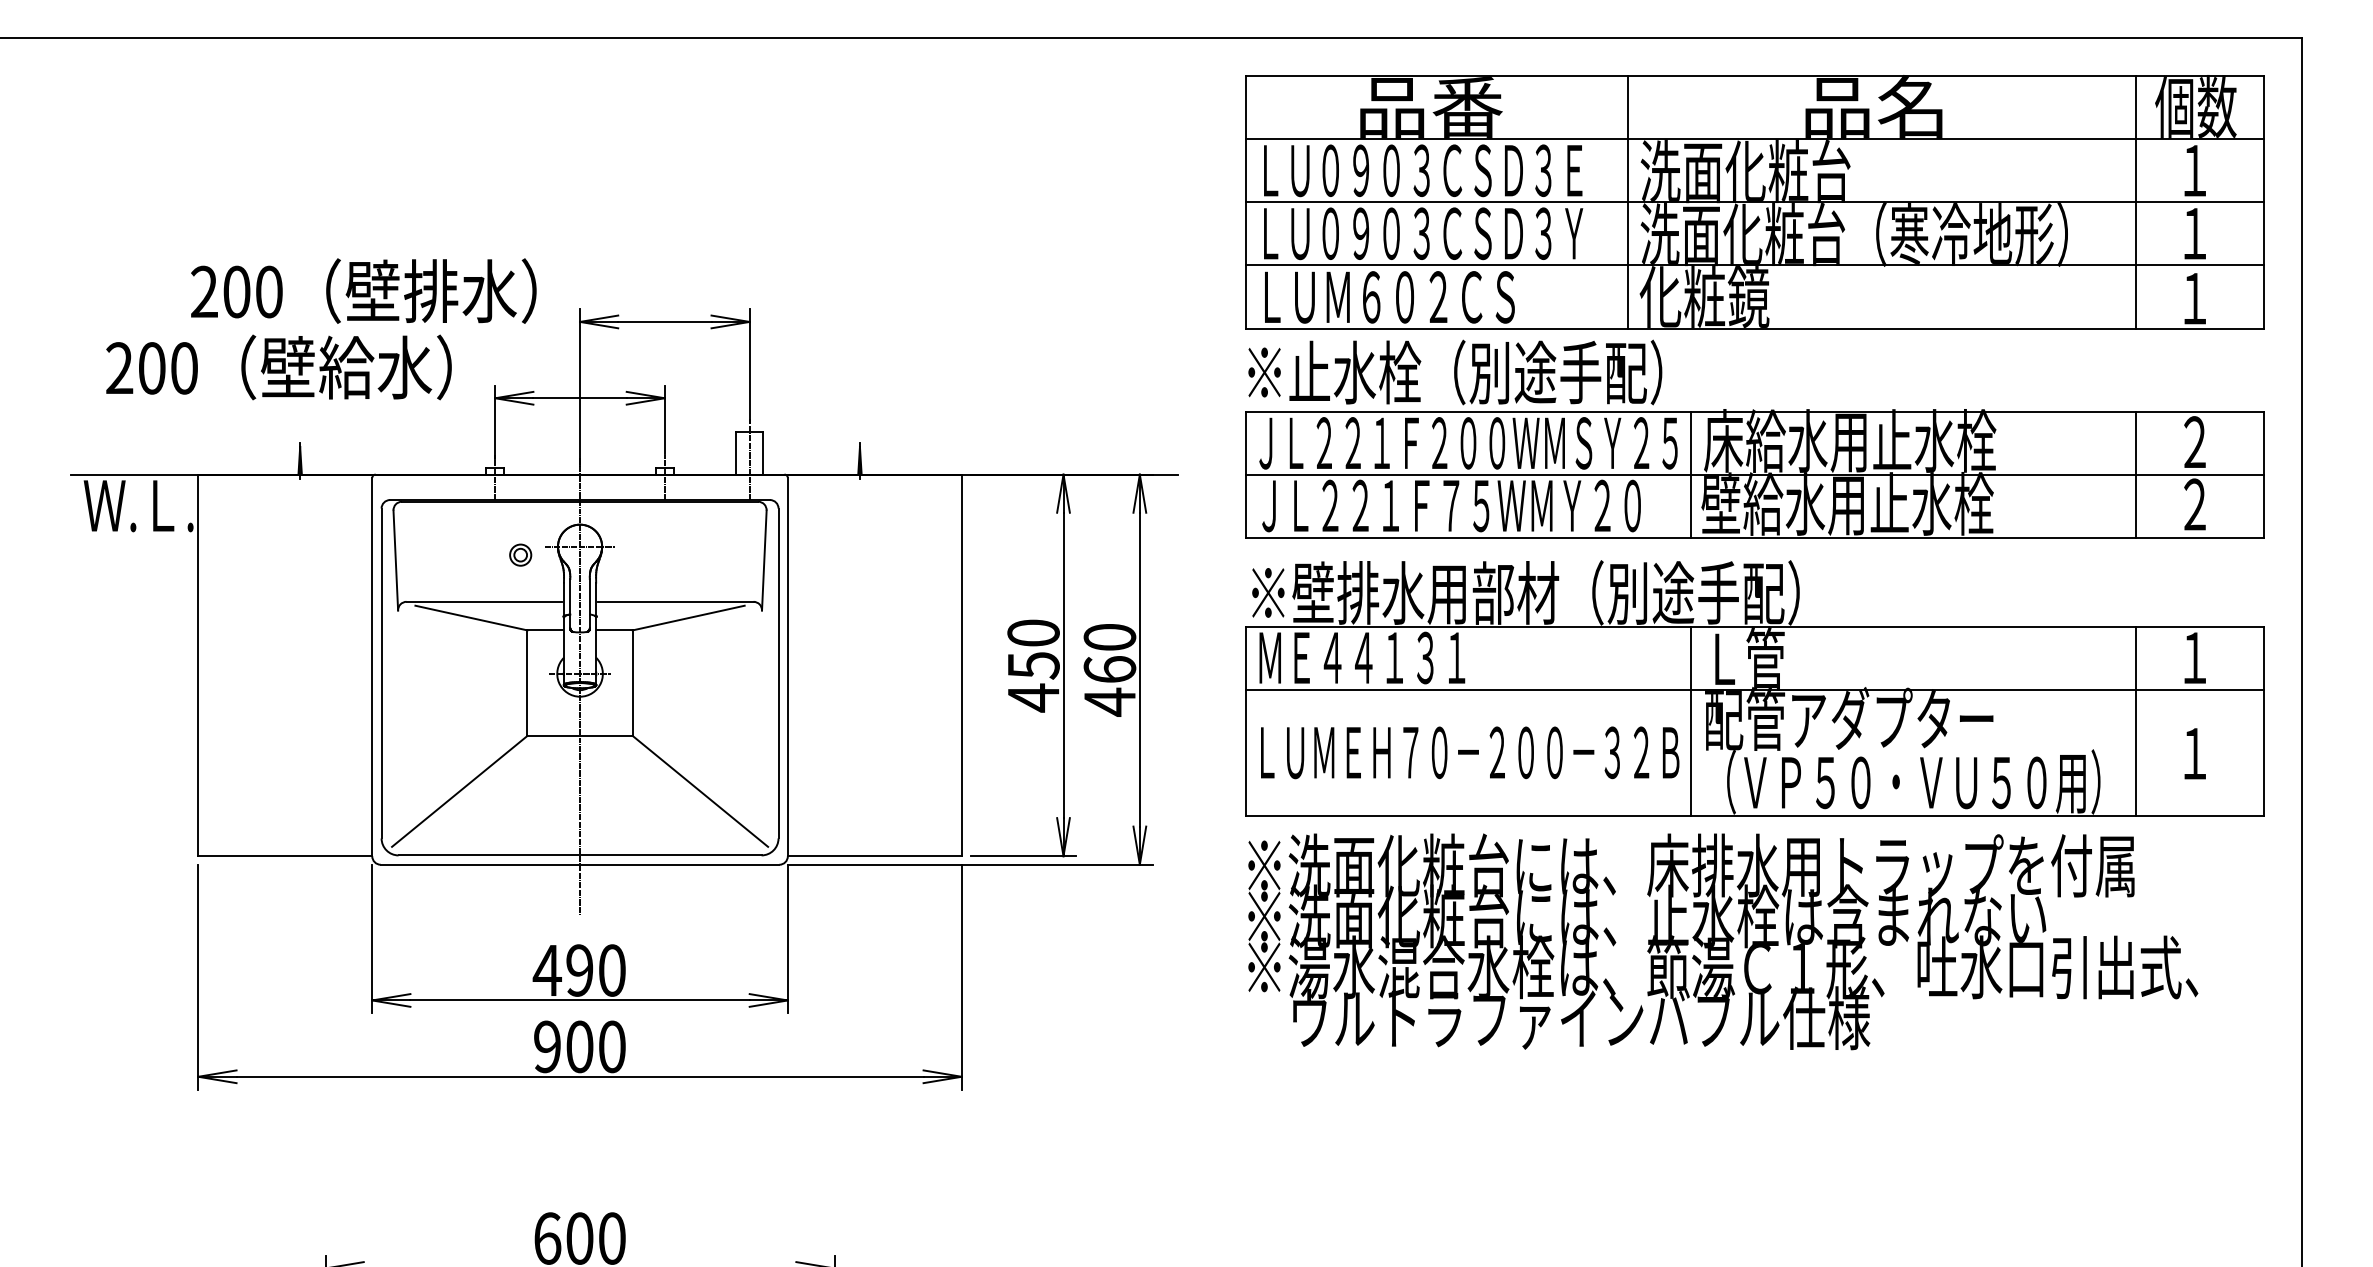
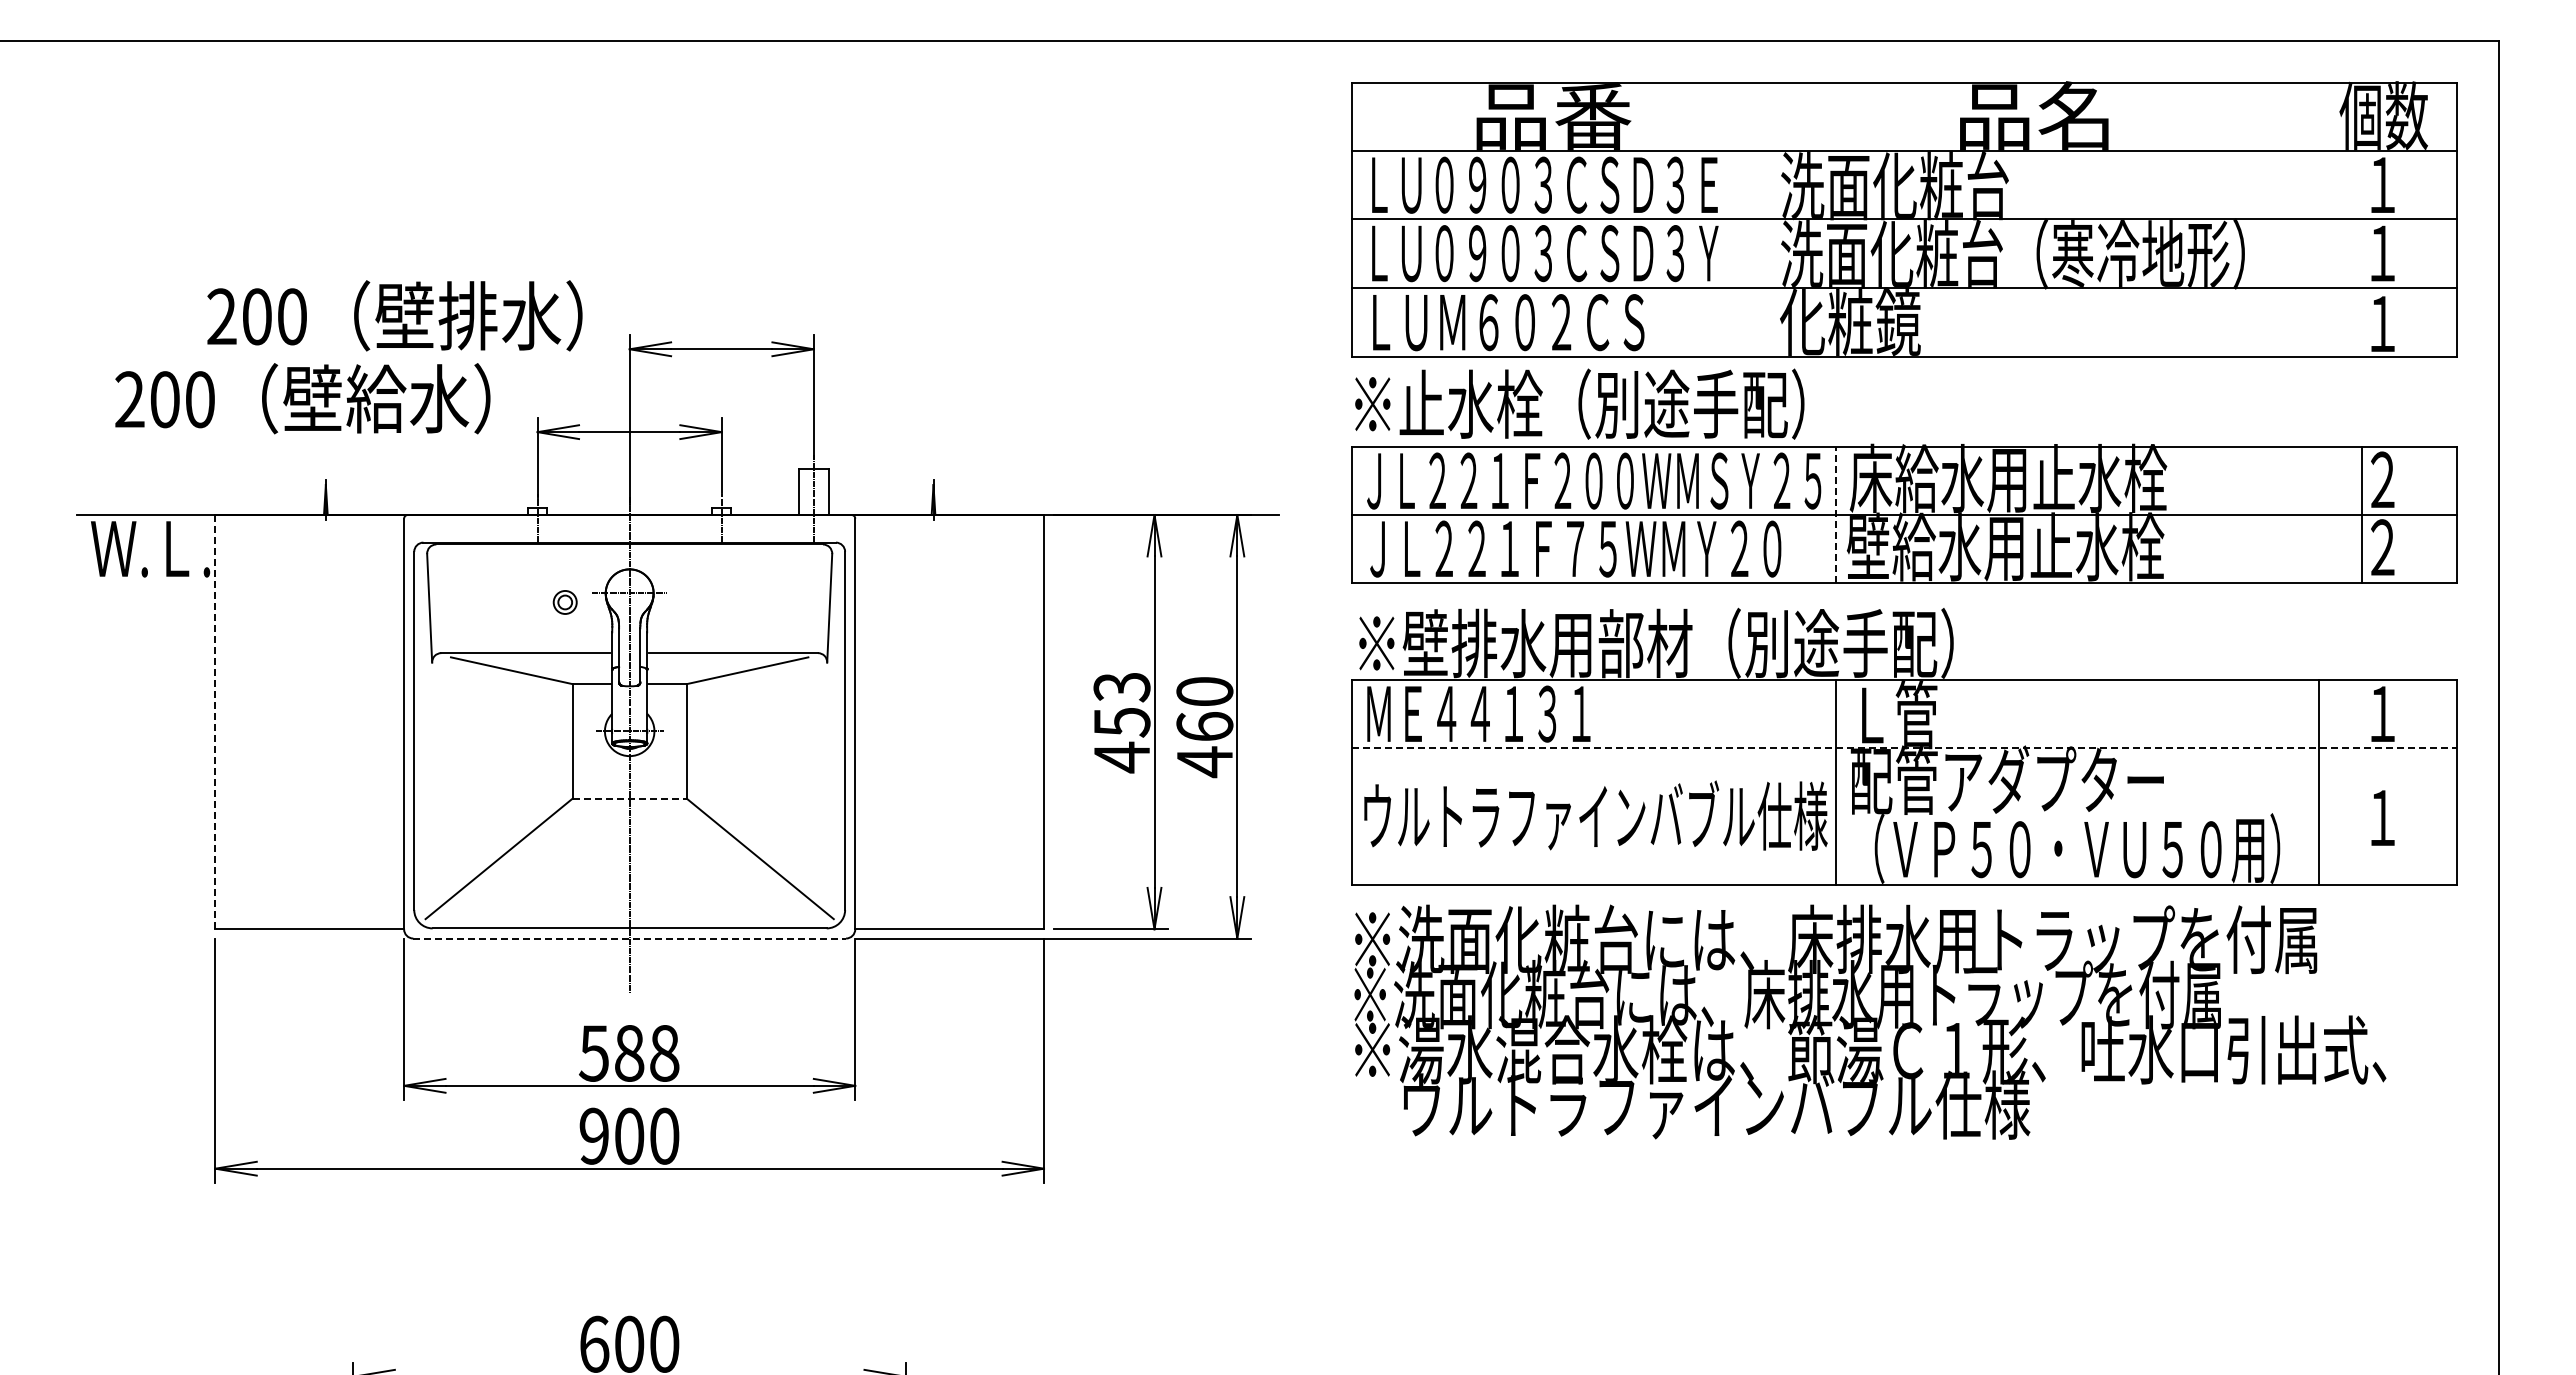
line: (1627, 202) -> (1766, 219), removed
line: (2136, 202) -> (2319, 219), removed
line: (1690, 474) -> (1835, 514), solid -> dashed
line: (2136, 474) -> (2362, 514), moved
text: (1033, 633) -> (1121, 687), 450 -> 453
line: (198, 665) -> (215, 722), solid -> dashed
line: (1755, 689) -> (1905, 748), solid -> dashed
line: (580, 735) -> (630, 798), solid -> dashed
text: (1469, 751) -> (1595, 815), ＬＵＭＥＨ７０－２００－３２Ｂ -> ウルトラファインバブル仕様
line: (580, 864) -> (630, 938), solid -> dashed
text: (1646, 916) -> (1787, 994), ※洗面化粧台には、止水栓は含まれない -> ※洗面化粧台には、床排水用トラップを付属
text: (578, 969) -> (628, 1052), 490 -> 588

